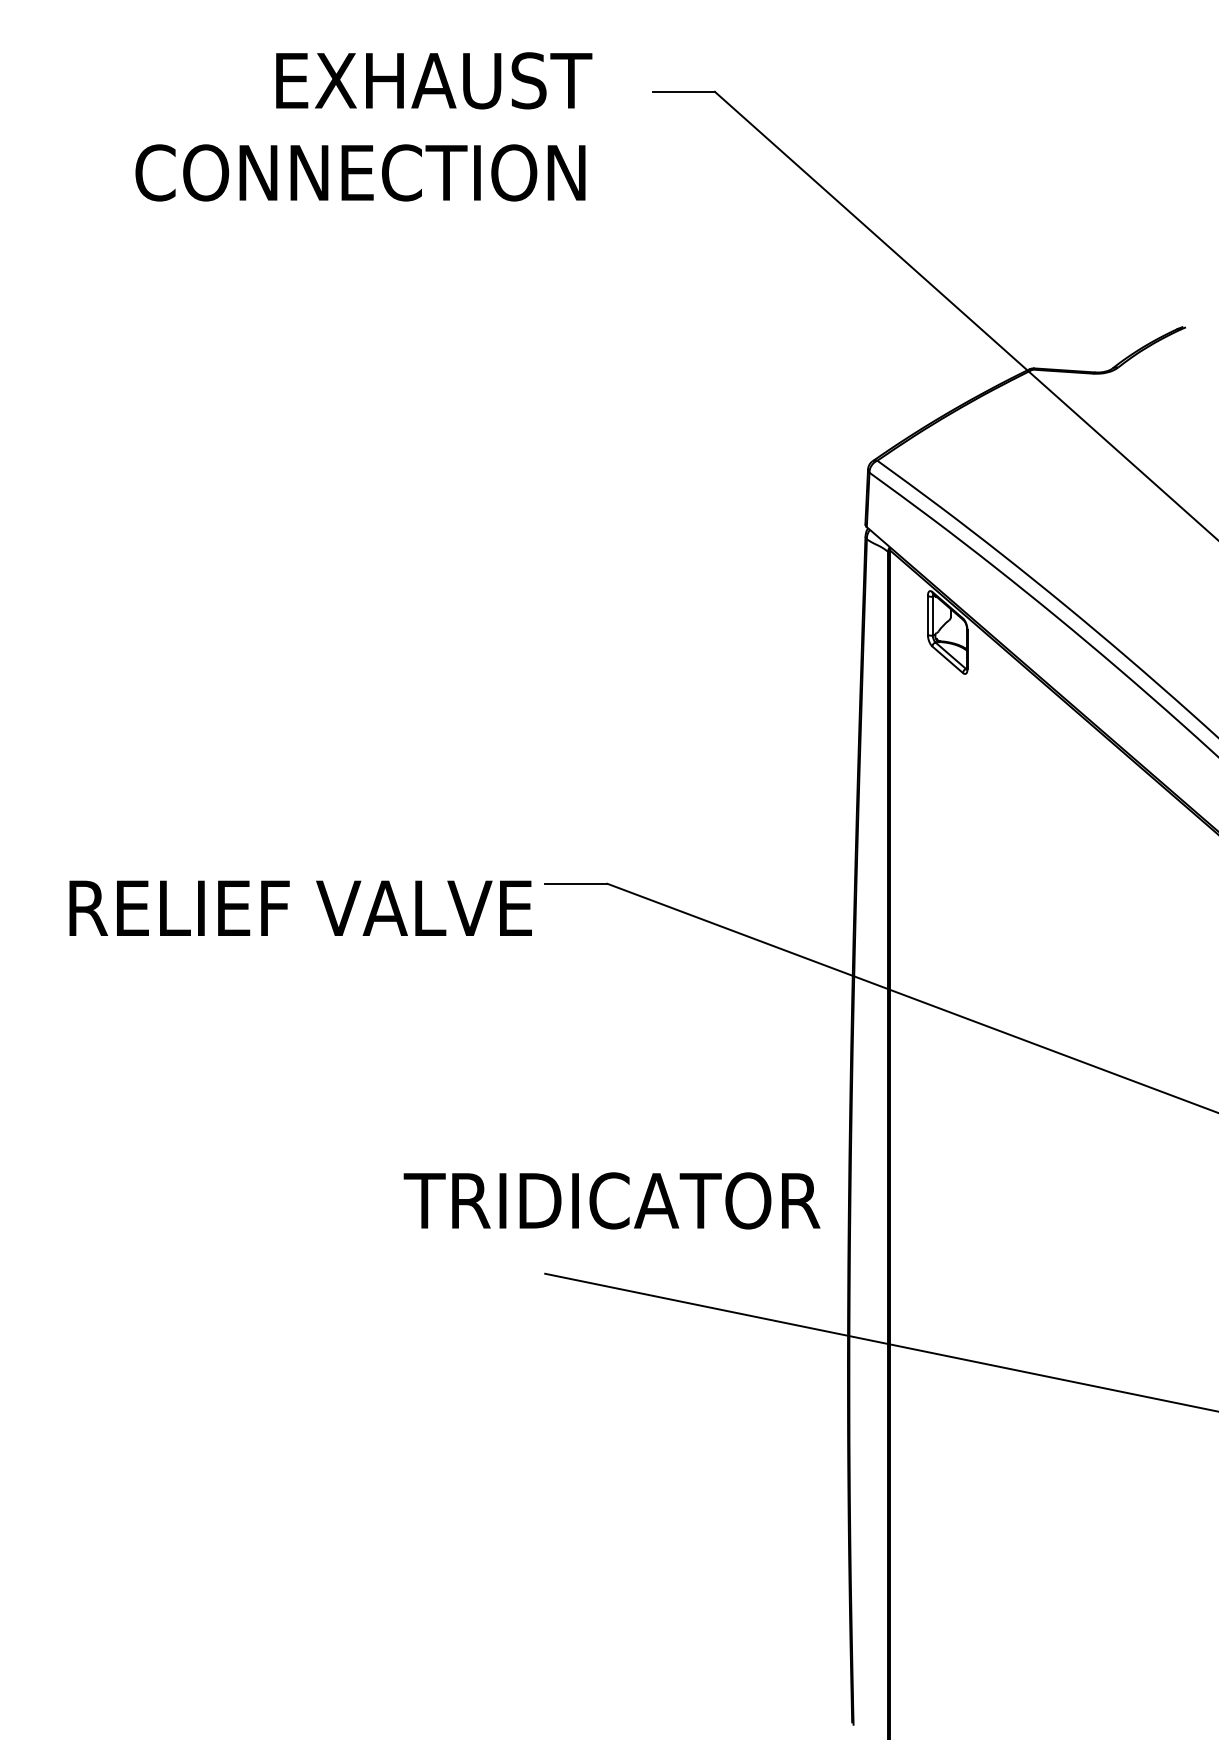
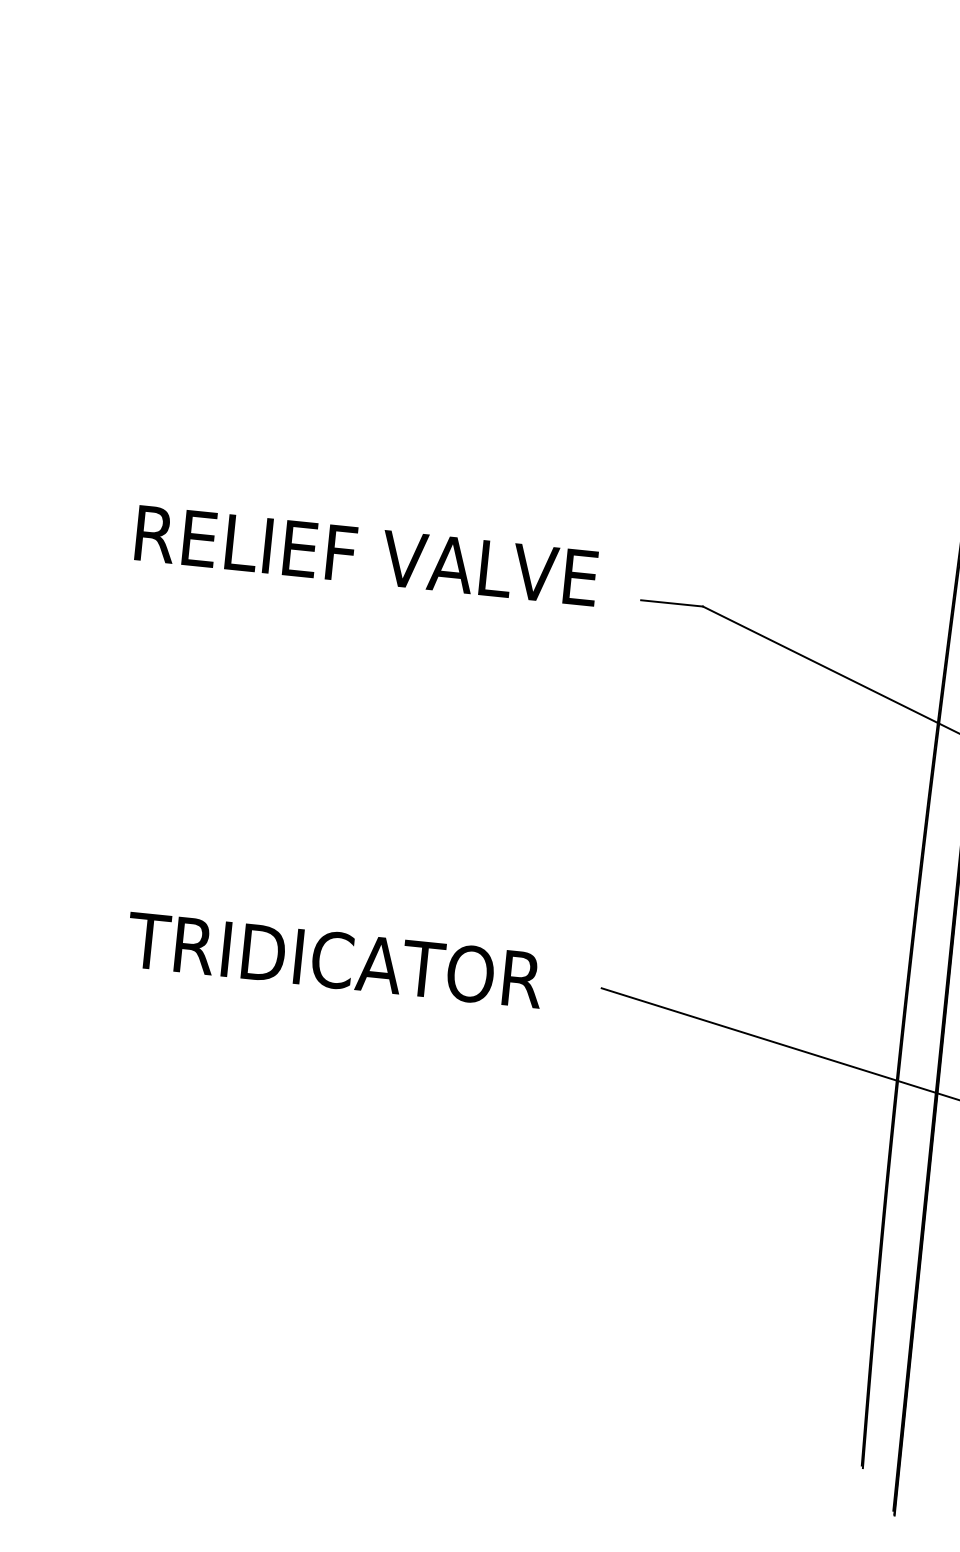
text: (300, 907) -> (366, 555), moved
text: (611, 1200) -> (334, 959), moved

